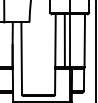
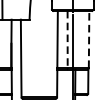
line: (64, 40) -> (67, 39), solid -> dashed
line: (84, 40) -> (88, 39), solid -> dashed

